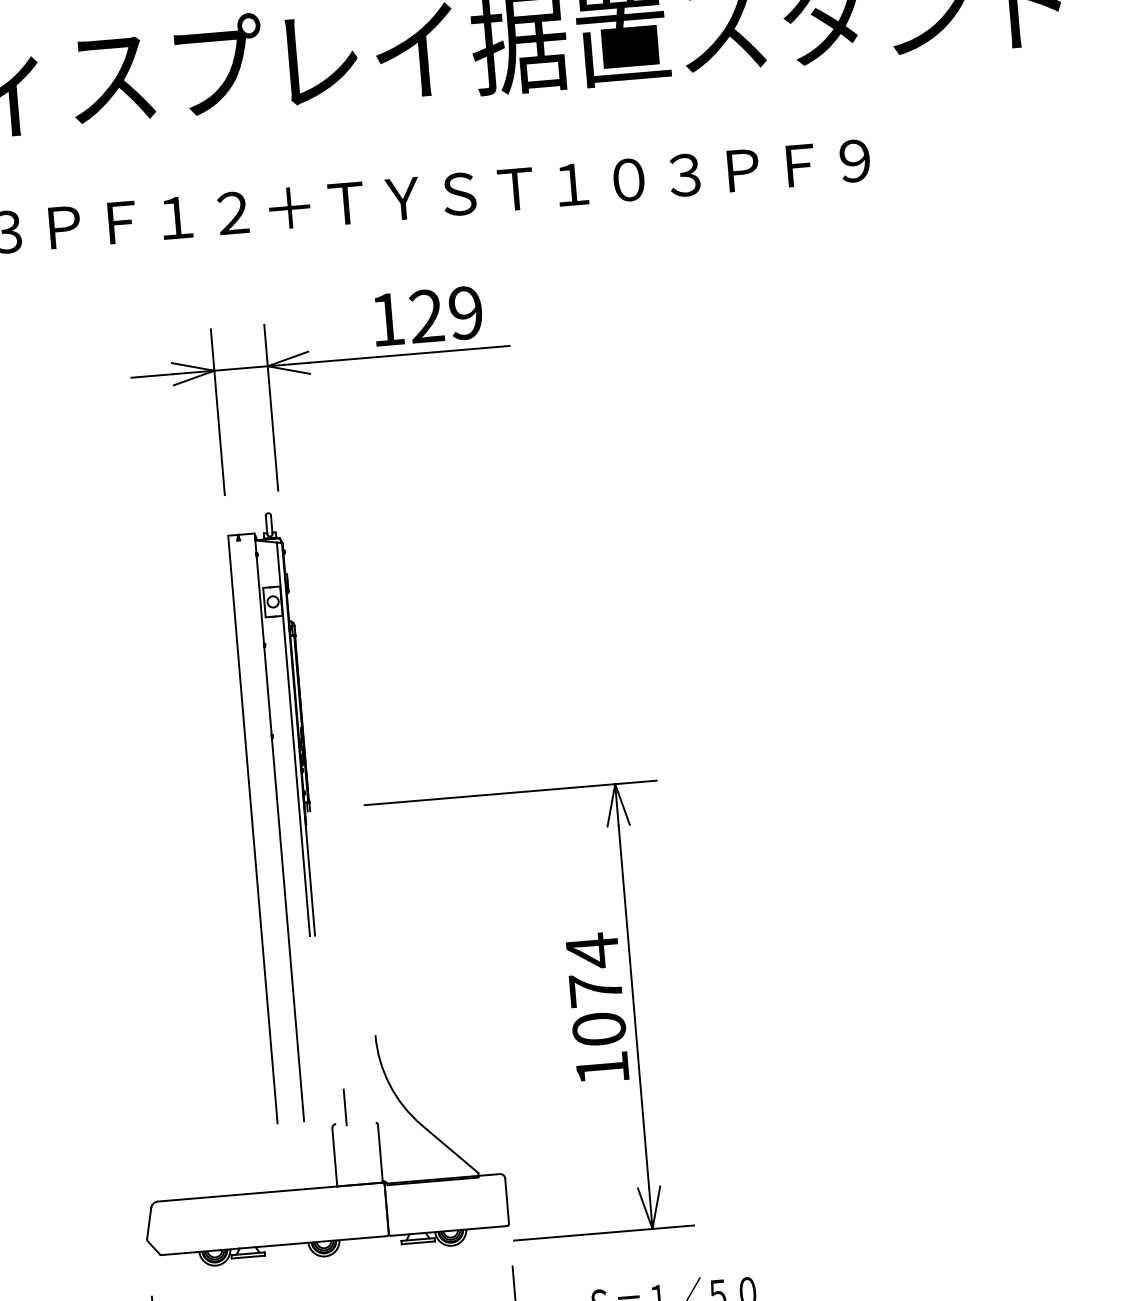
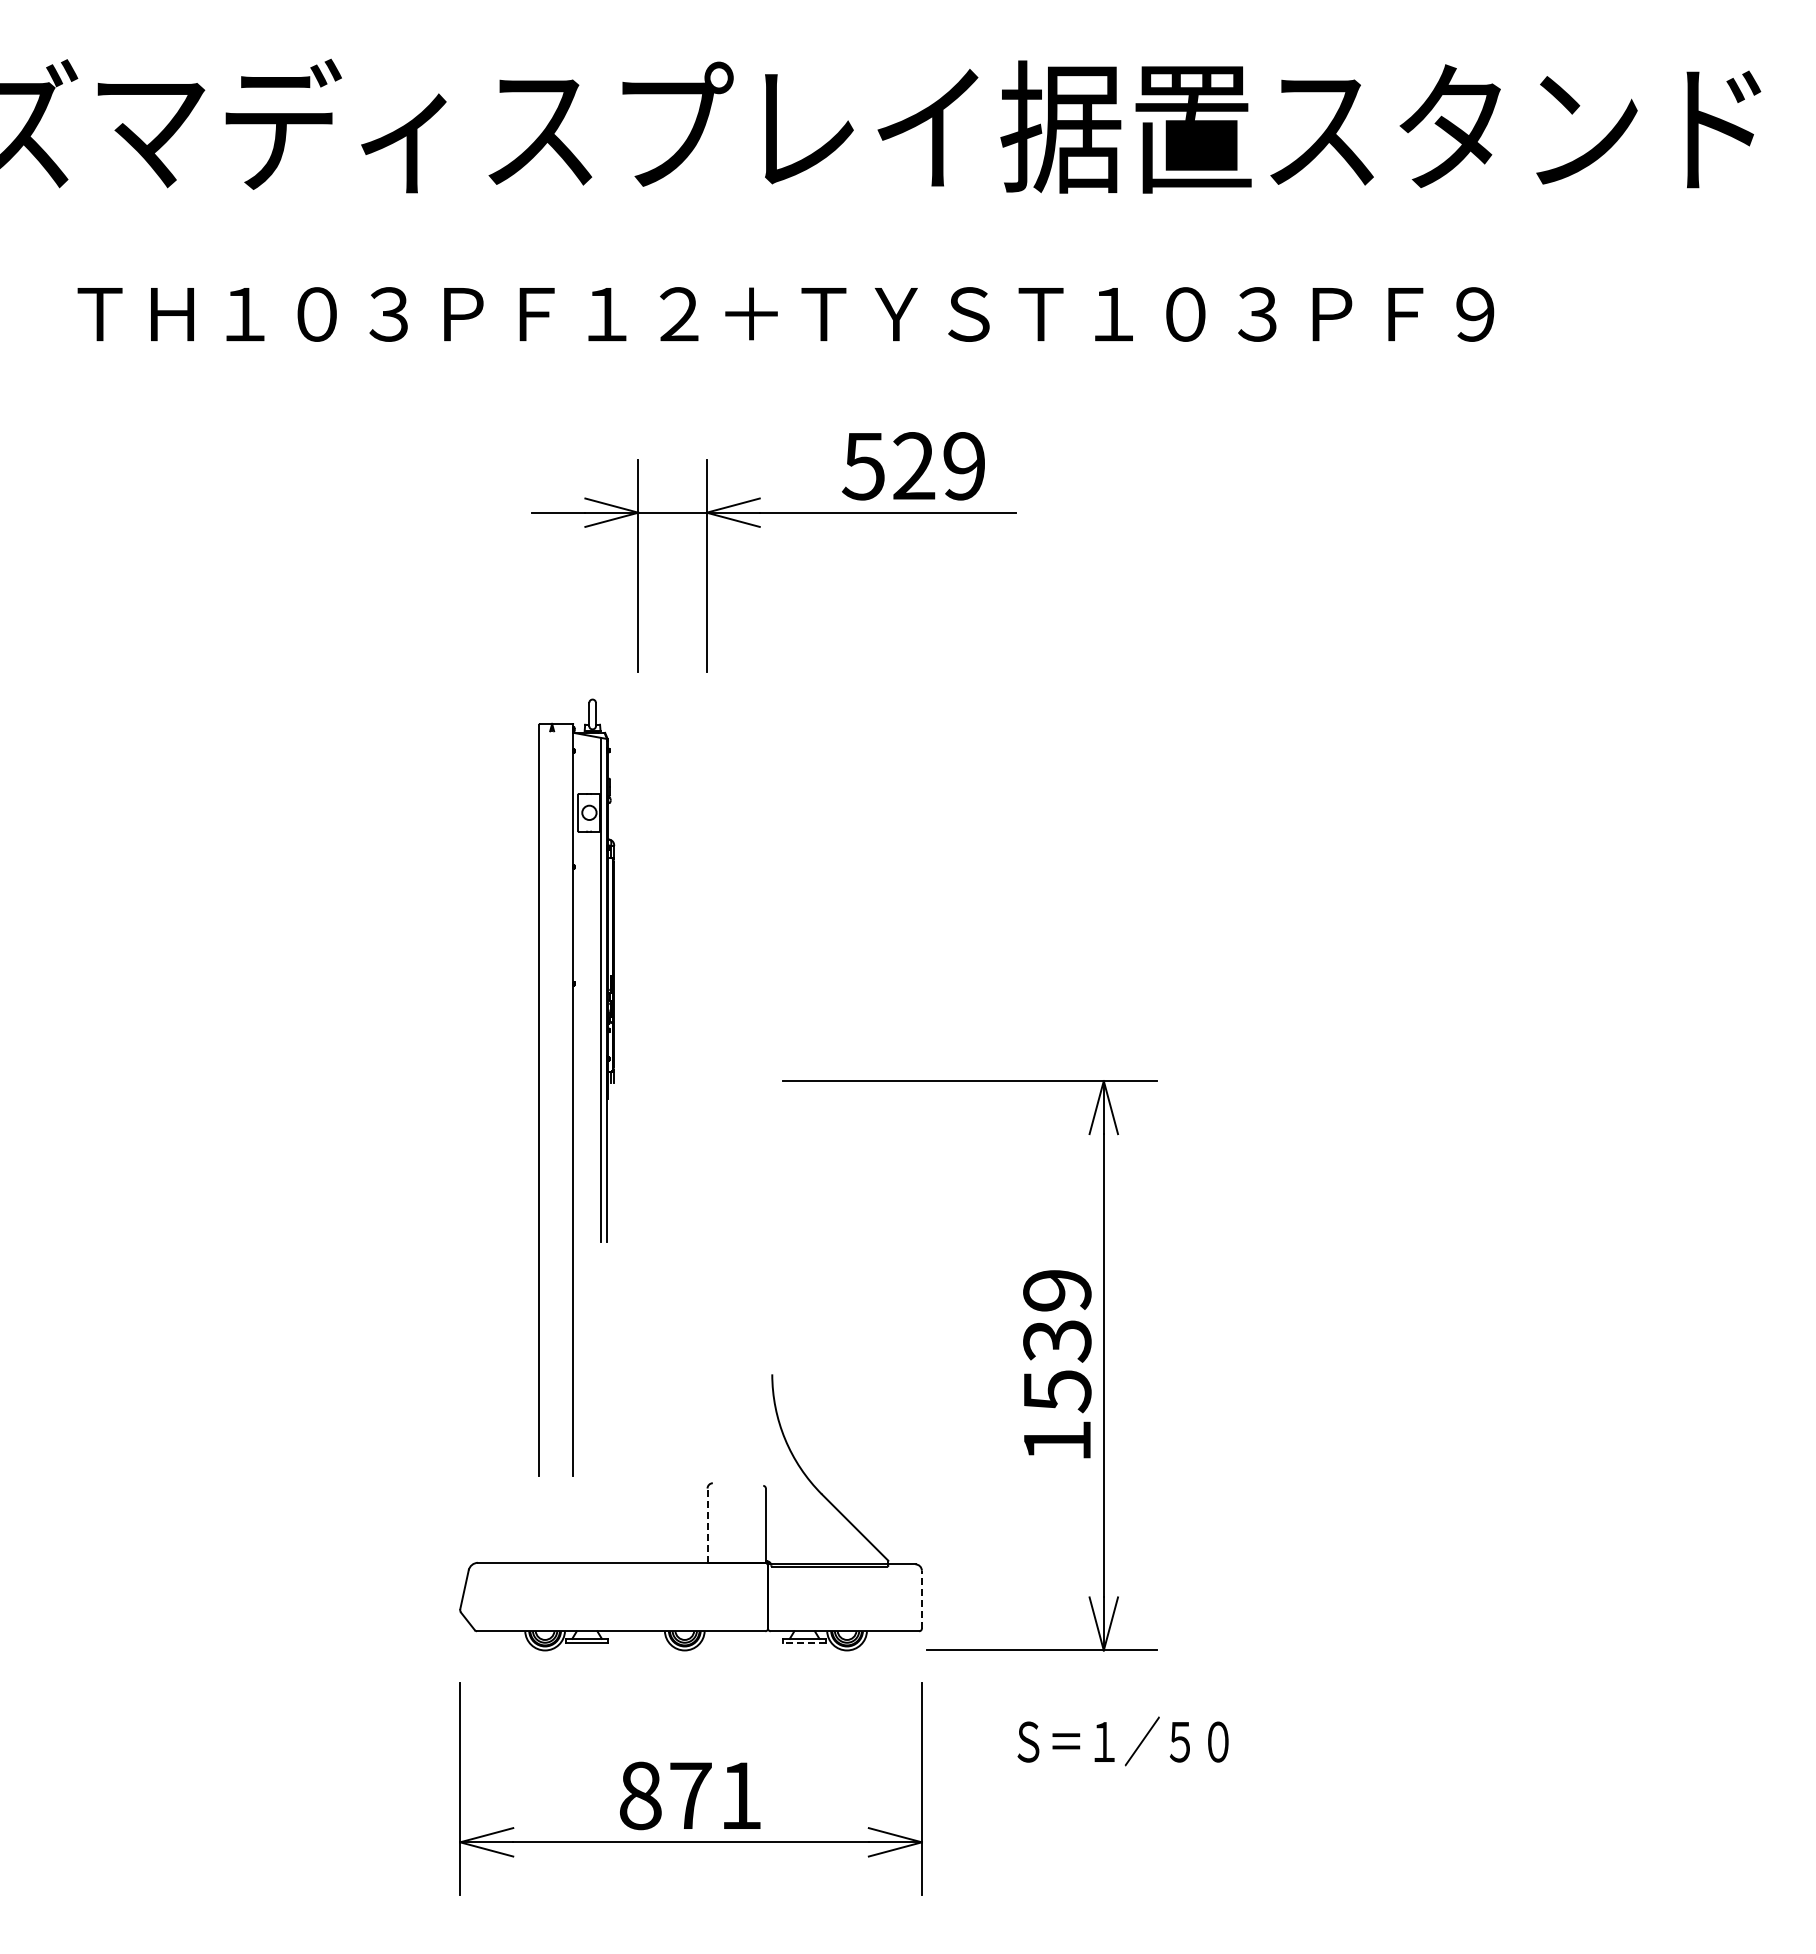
text: (386, 319) -> (862, 466), 129 -> 529
part: (281, 817) -> (576, 1087), moved
text: (596, 989) -> (1057, 1340), 1074 -> 1539
line: (345, 1106) -> (726, 1462), removed
line: (334, 1157) -> (707, 1525), solid -> dashed
line: (506, 1201) -> (921, 1599), solid -> dashed
line: (418, 1243) -> (804, 1643), solid -> dashed

